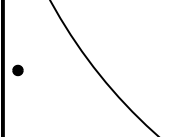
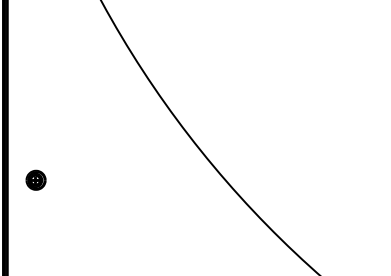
part: (17, 70) -> (35, 180), moved

